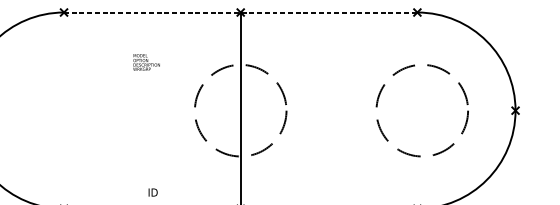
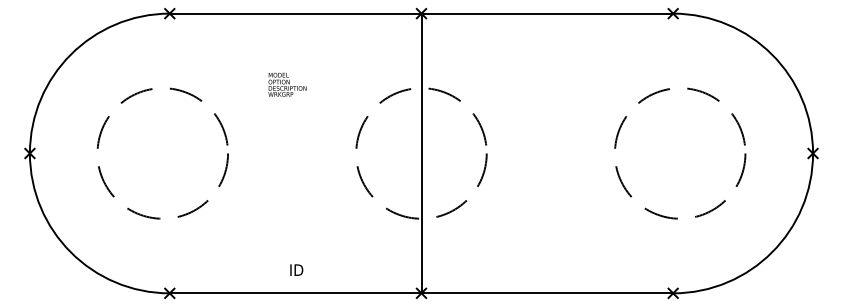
line: (240, 12) -> (421, 13), dashed -> solid
circle: (58, 110) -> (162, 153), added

